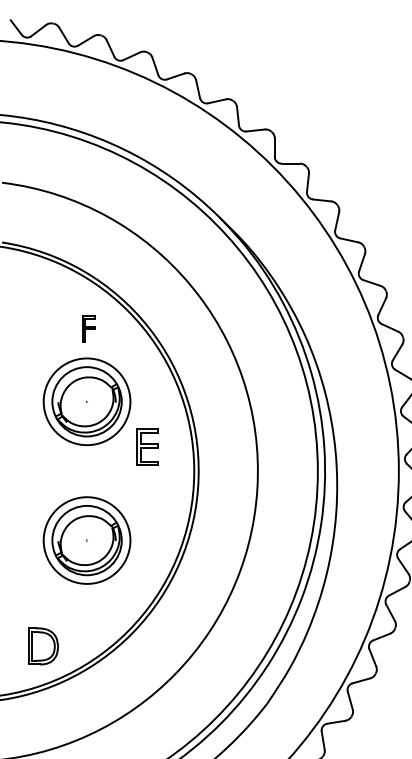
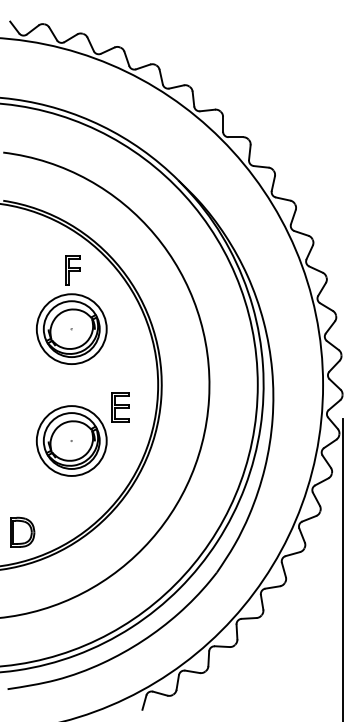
part: (87, 329) -> (72, 270), size x1.43
part: (147, 446) -> (120, 407), moved
part: (43, 645) -> (22, 531), moved

